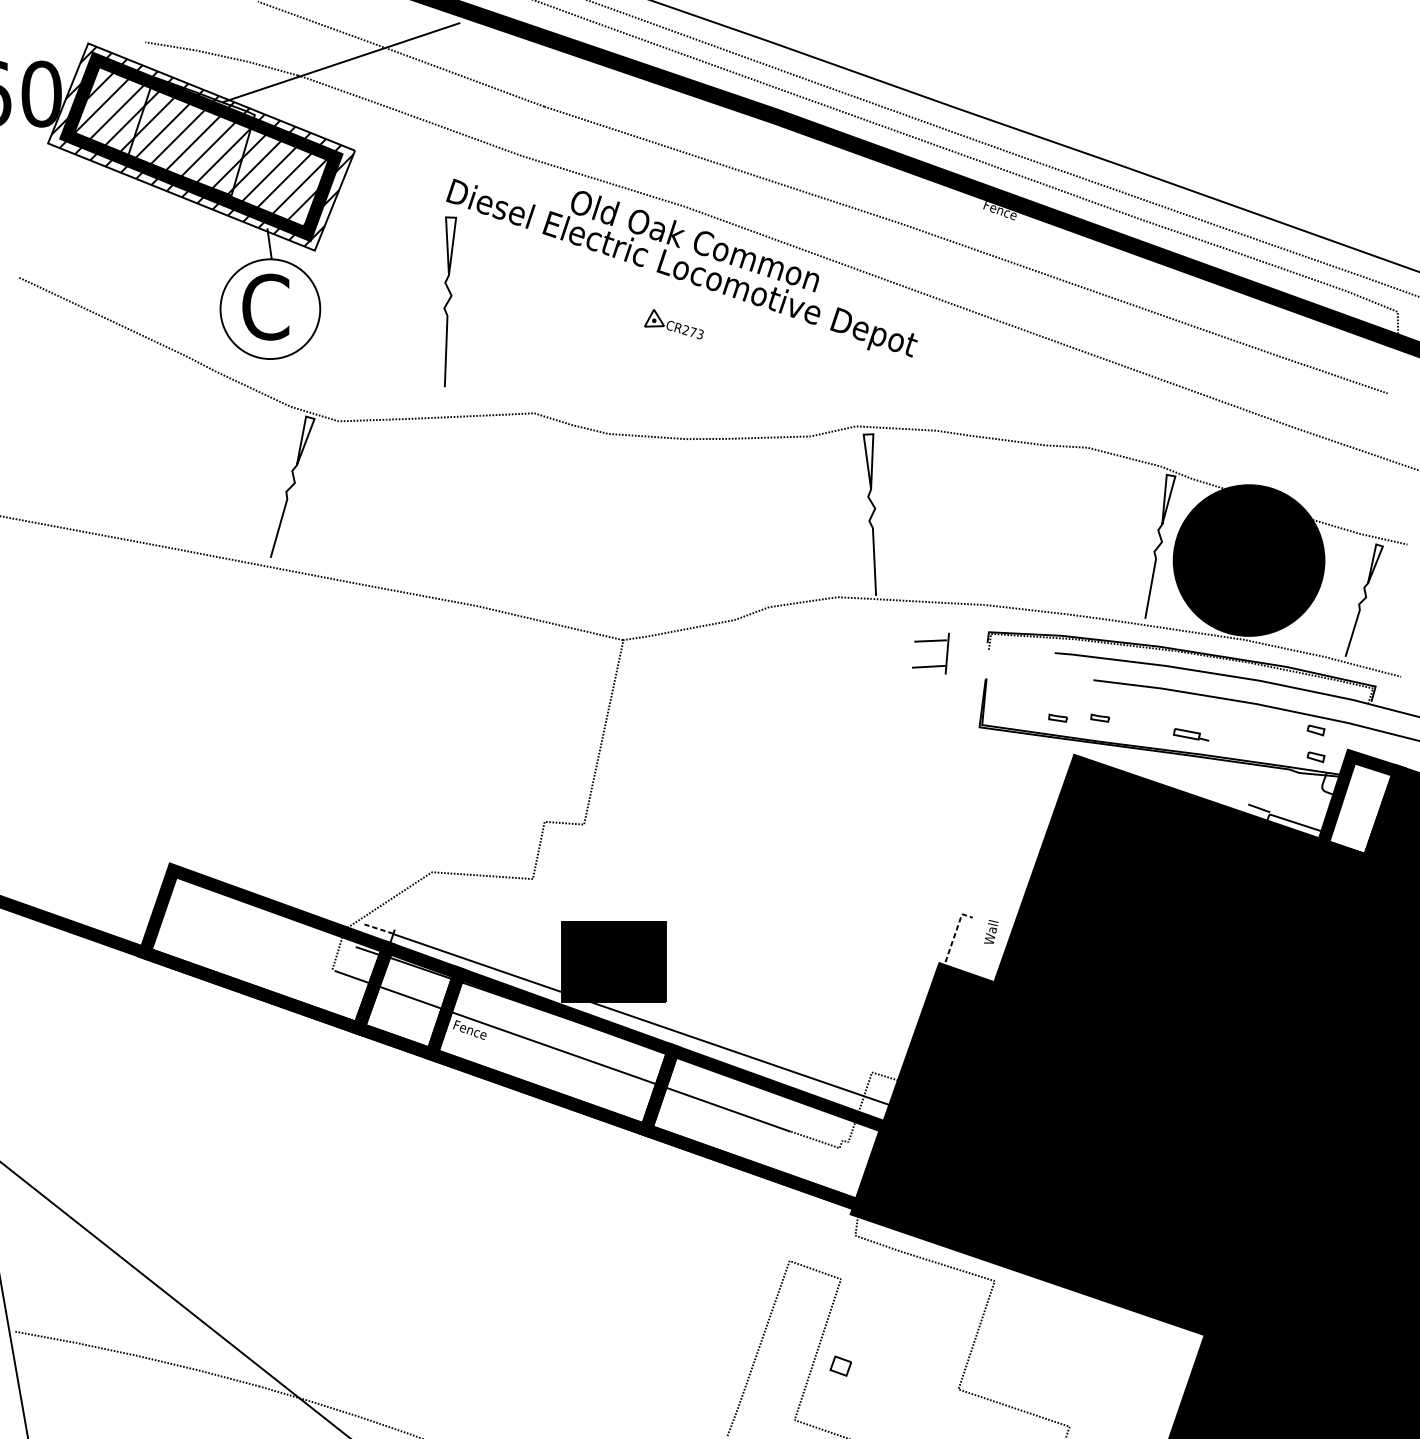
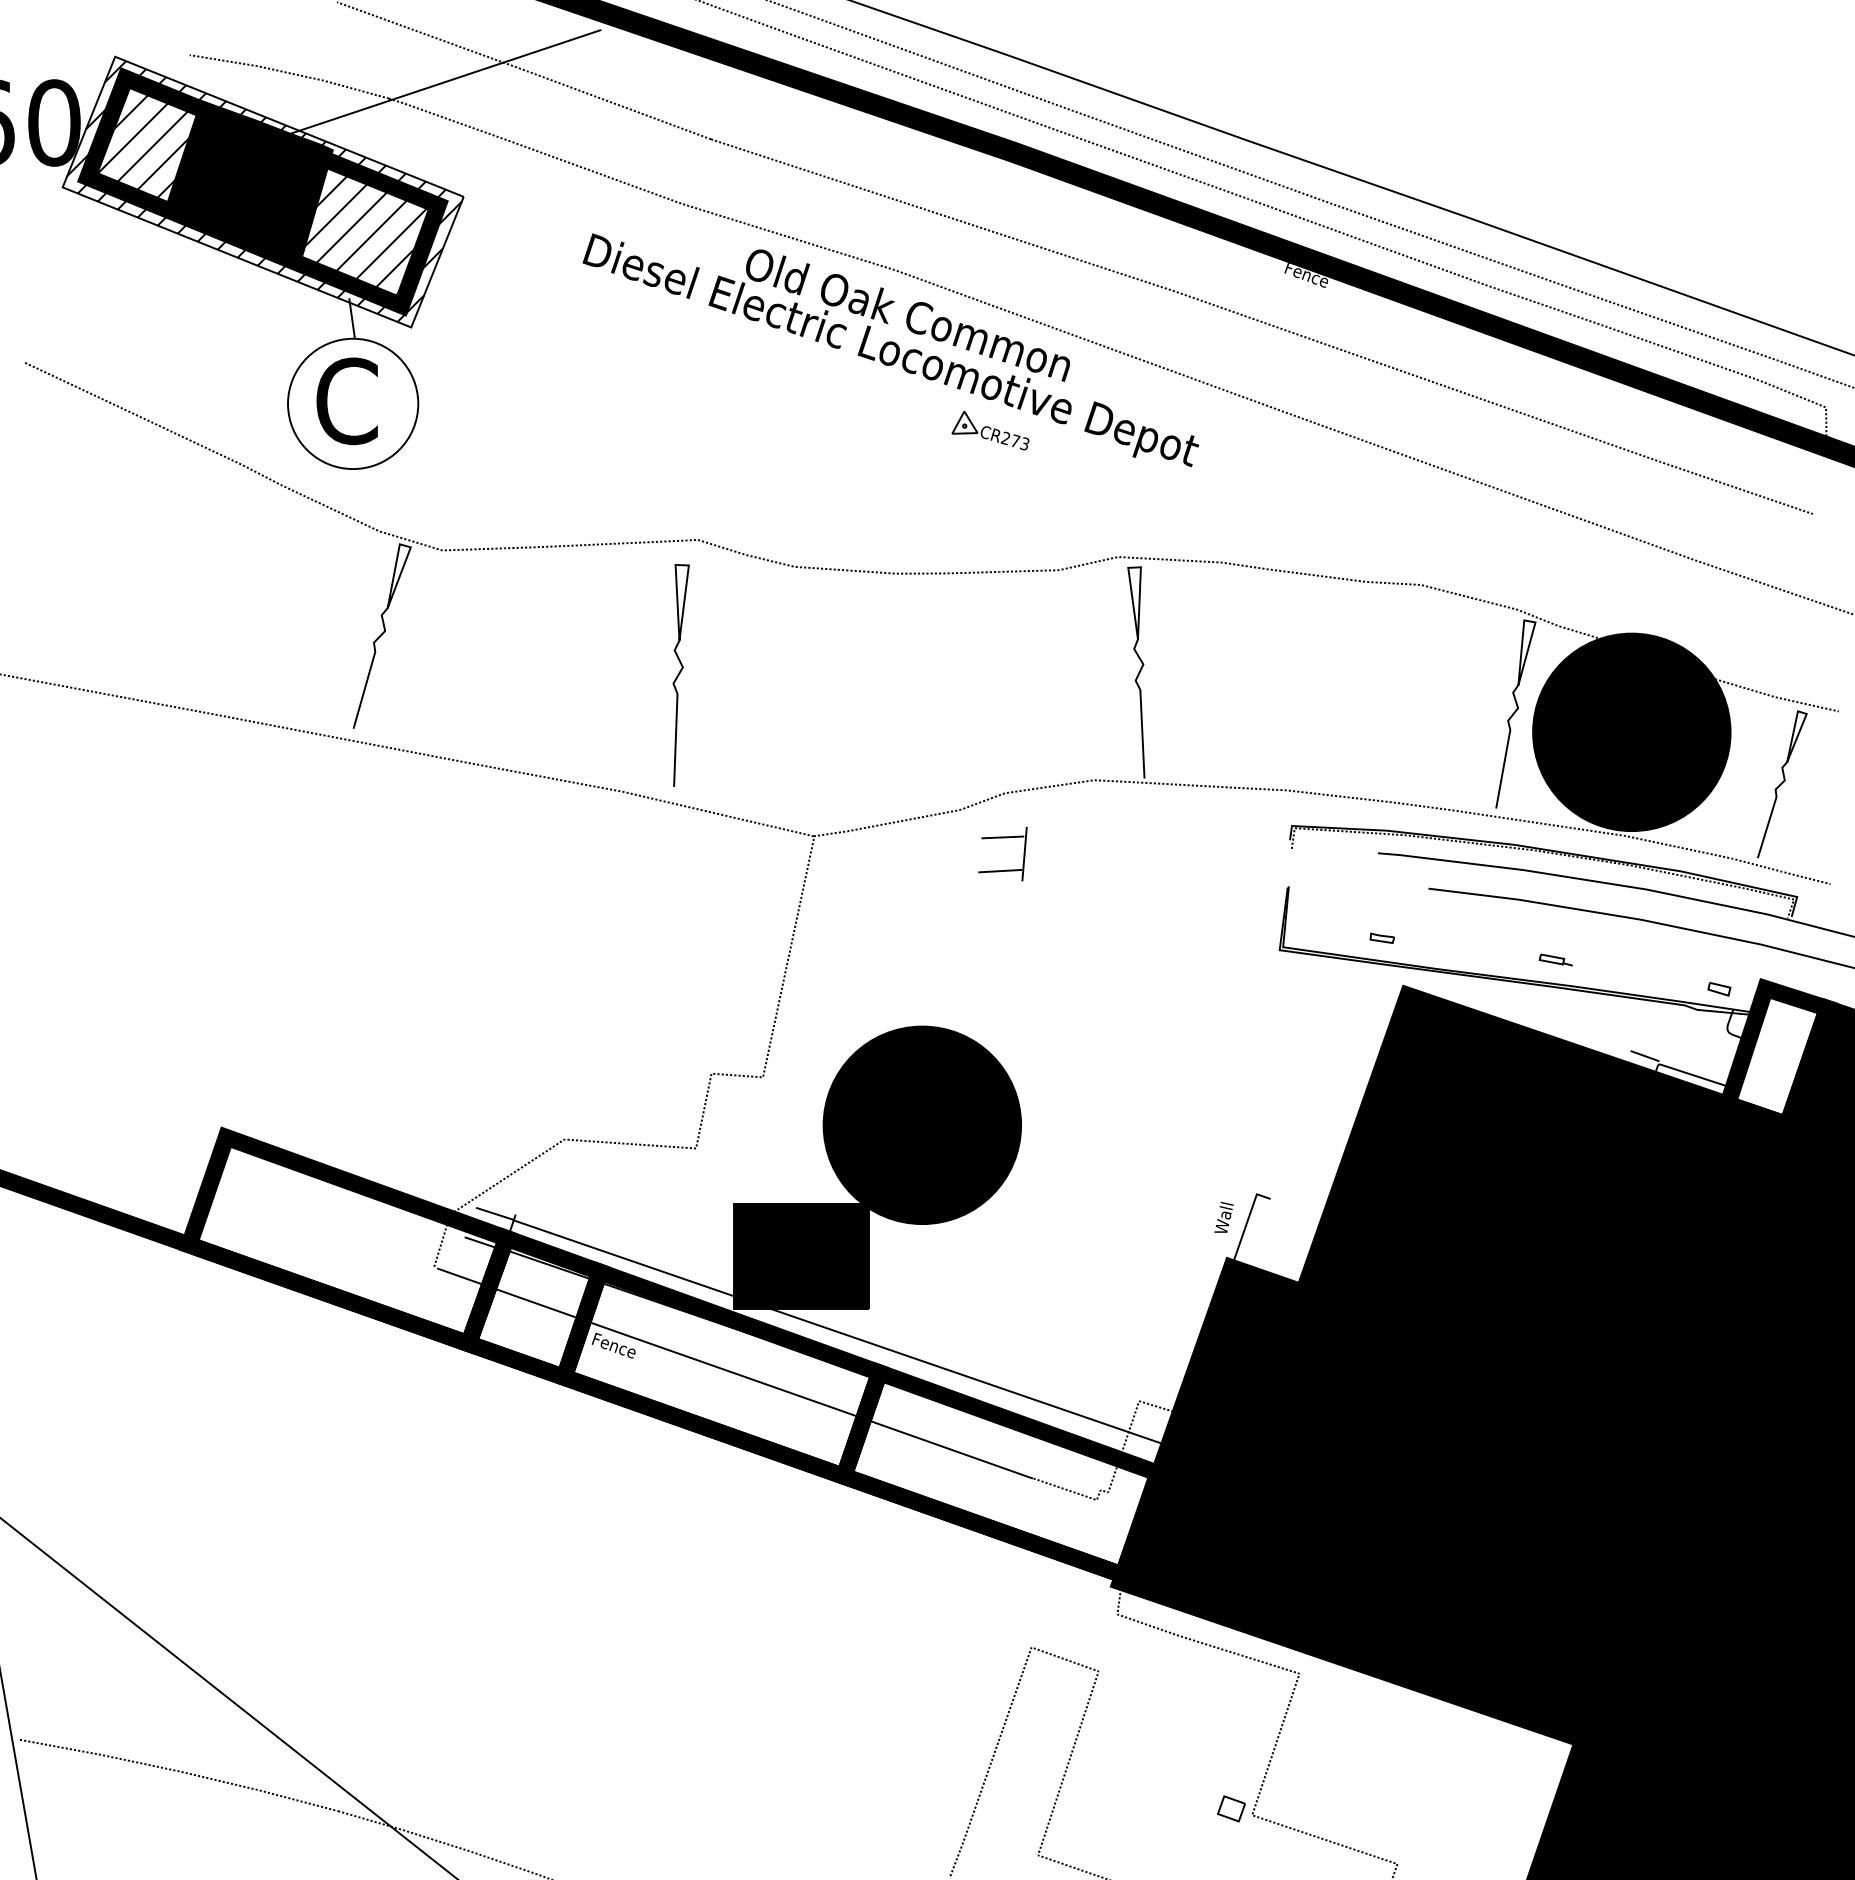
fill: (191, 135) -> (249, 177), added
part: (449, 301) -> (680, 675), moved
part: (674, 324) -> (990, 430), moved
part: (930, 641) -> (1002, 838), moved
part: (1099, 717) -> (1436, 937), removed
part: (1316, 730) -> (1719, 954), removed
part: (1190, 734) -> (1555, 959), size x0.71
fill: (706, 861) -> (922, 1125), added
line: (378, 928) -> (494, 1213), dashed -> solid
text: (990, 931) -> (1223, 1216), moved
line: (954, 936) -> (1246, 1223), dashed -> solid
part: (840, 1365) -> (1231, 1808), moved

